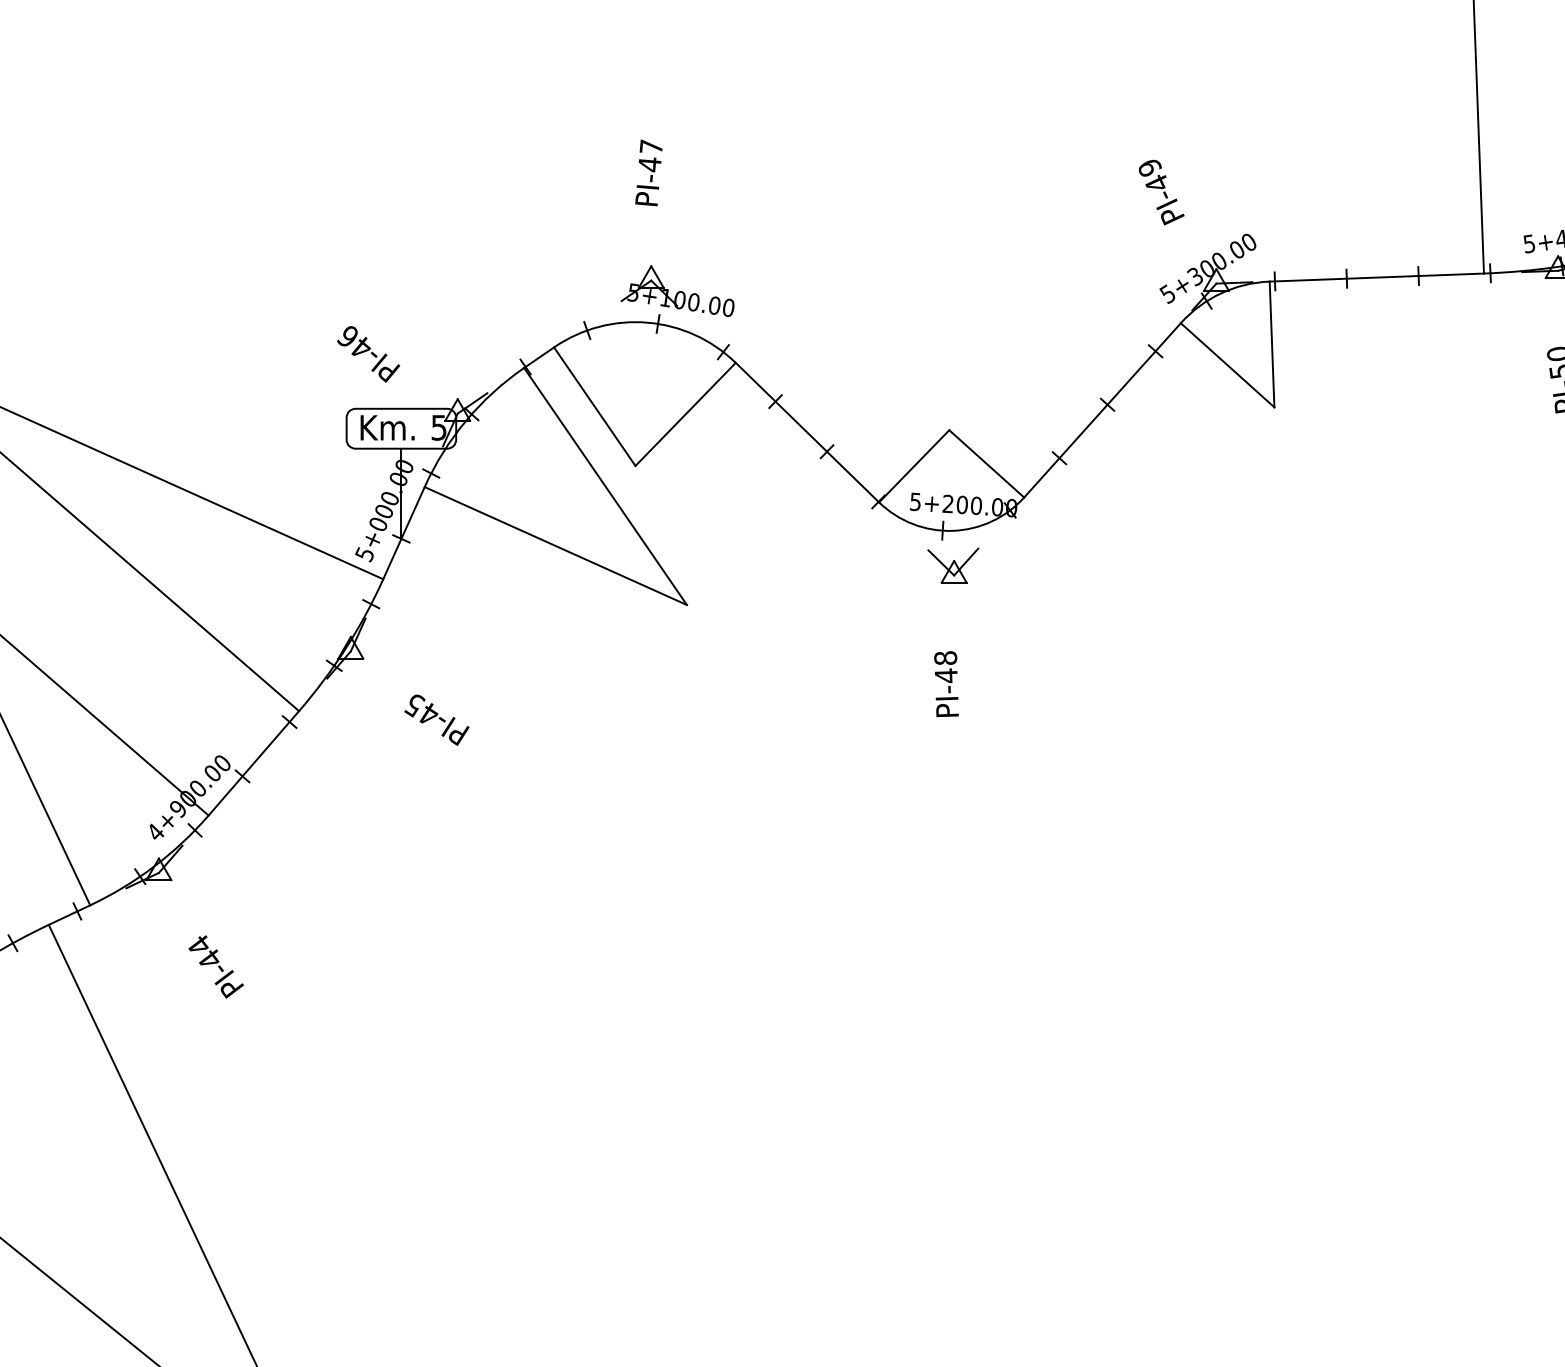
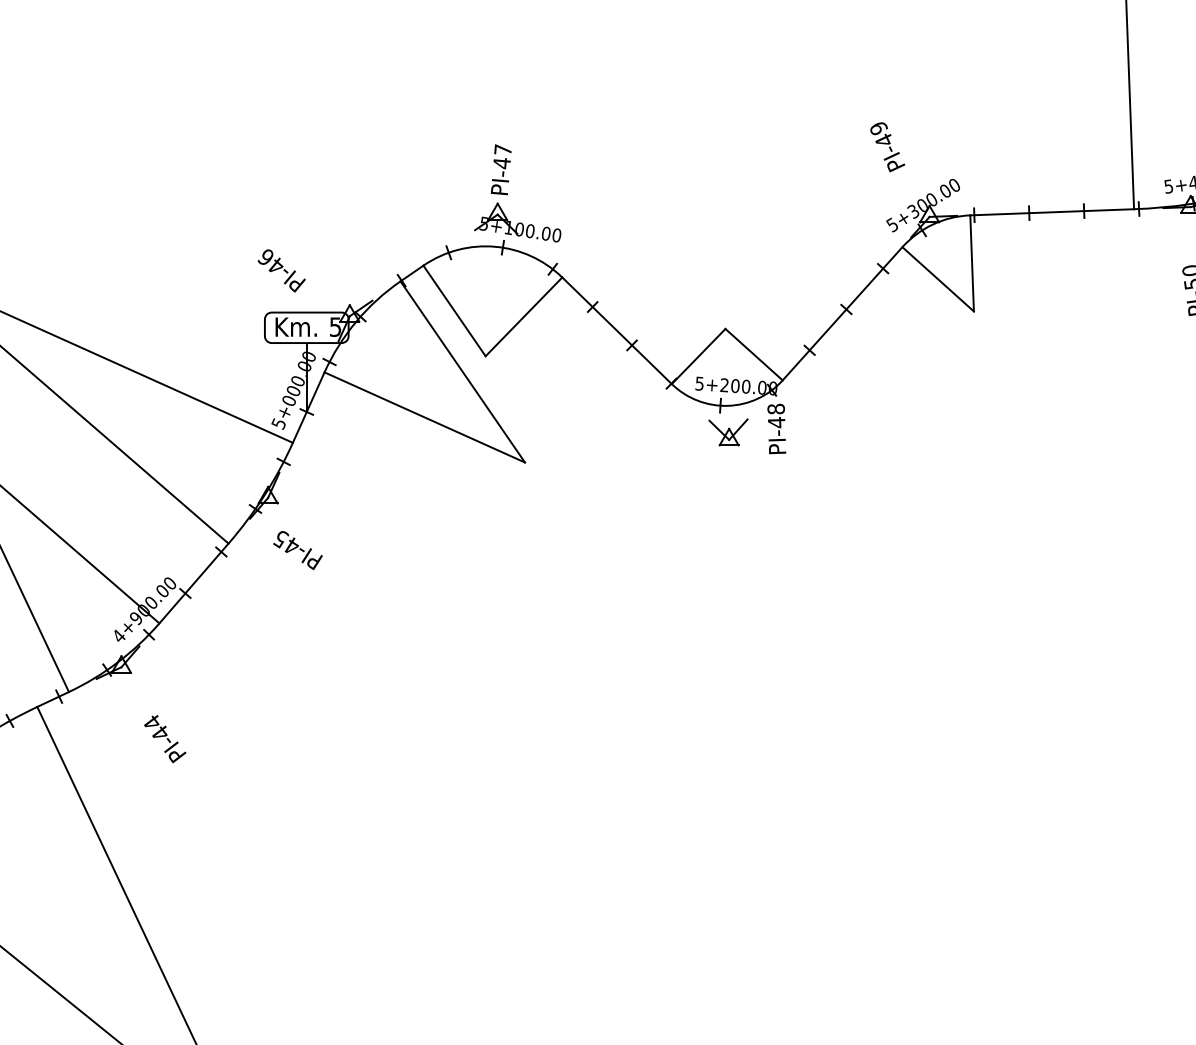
text: (648, 172) -> (500, 169), moved
text: (946, 684) -> (776, 429), moved
text: (436, 719) -> (297, 550), moved

